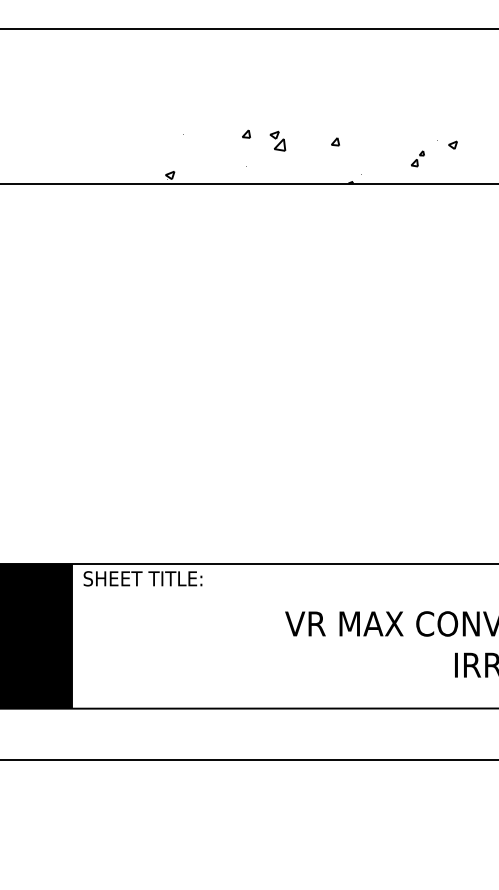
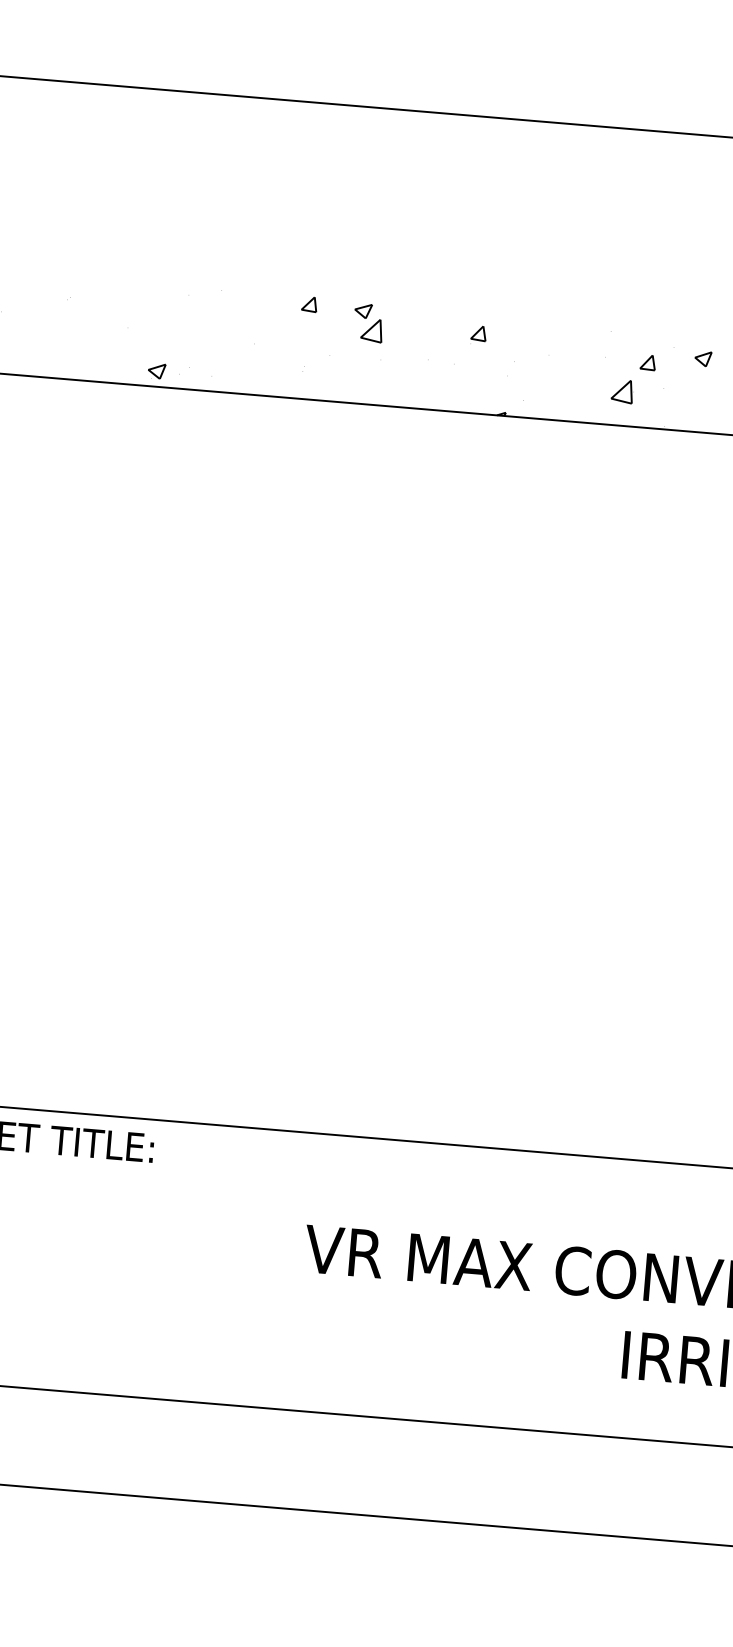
part: (417, 158) -> (633, 378), size x1.67

